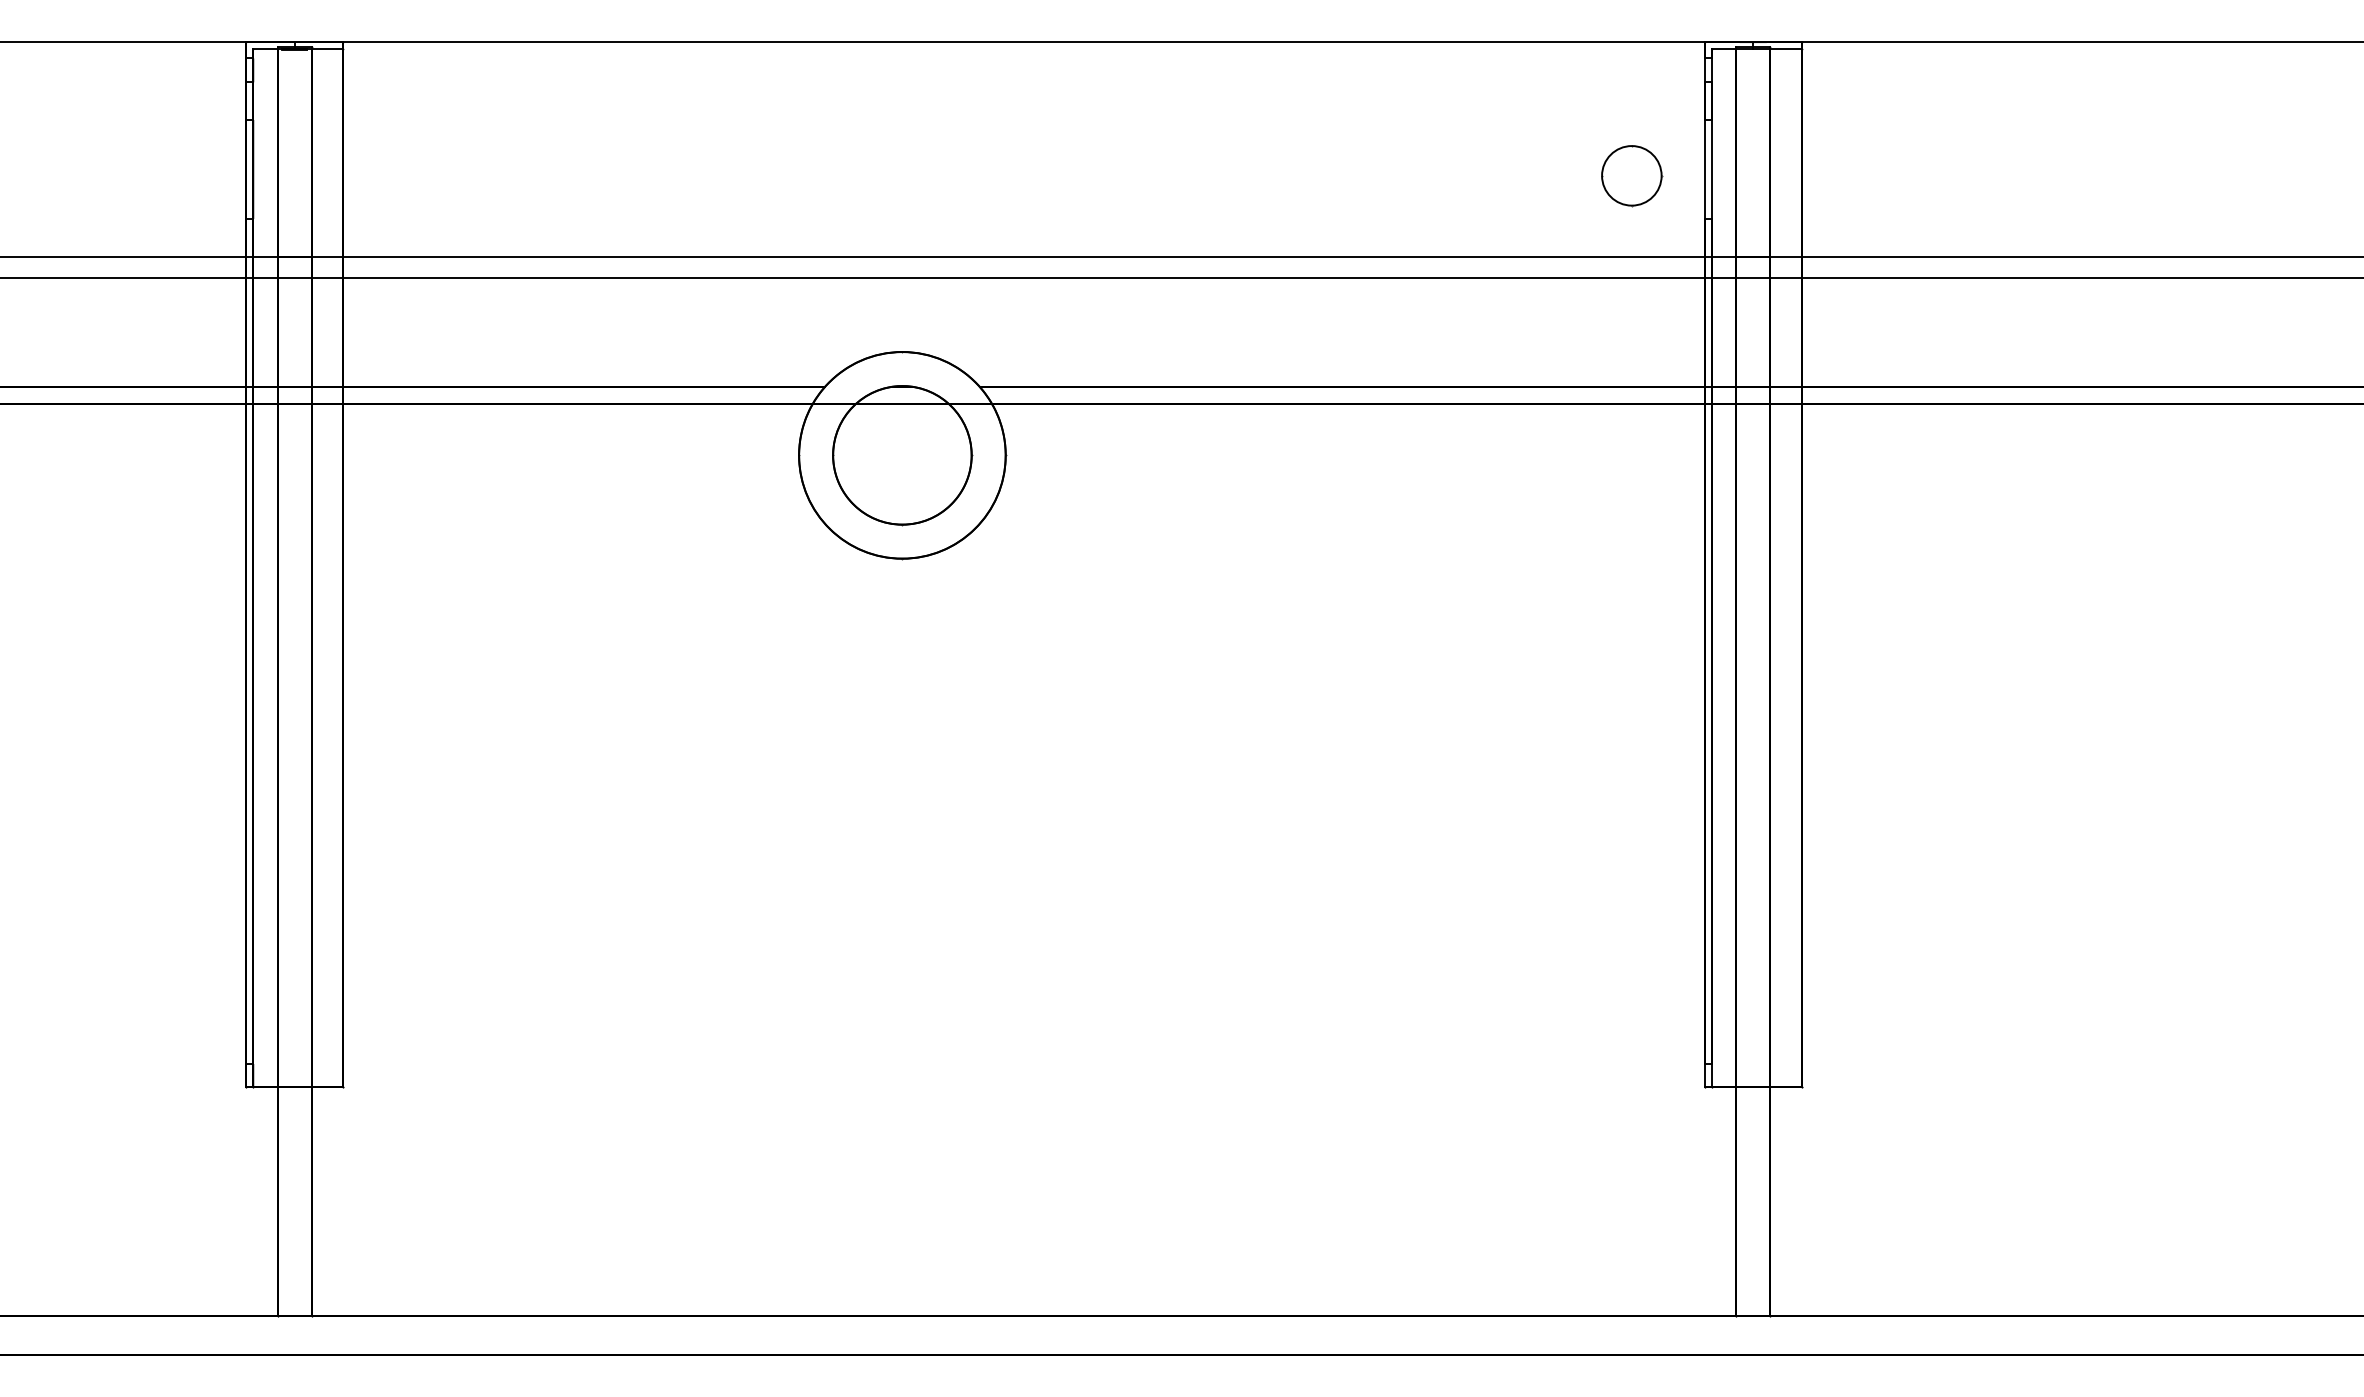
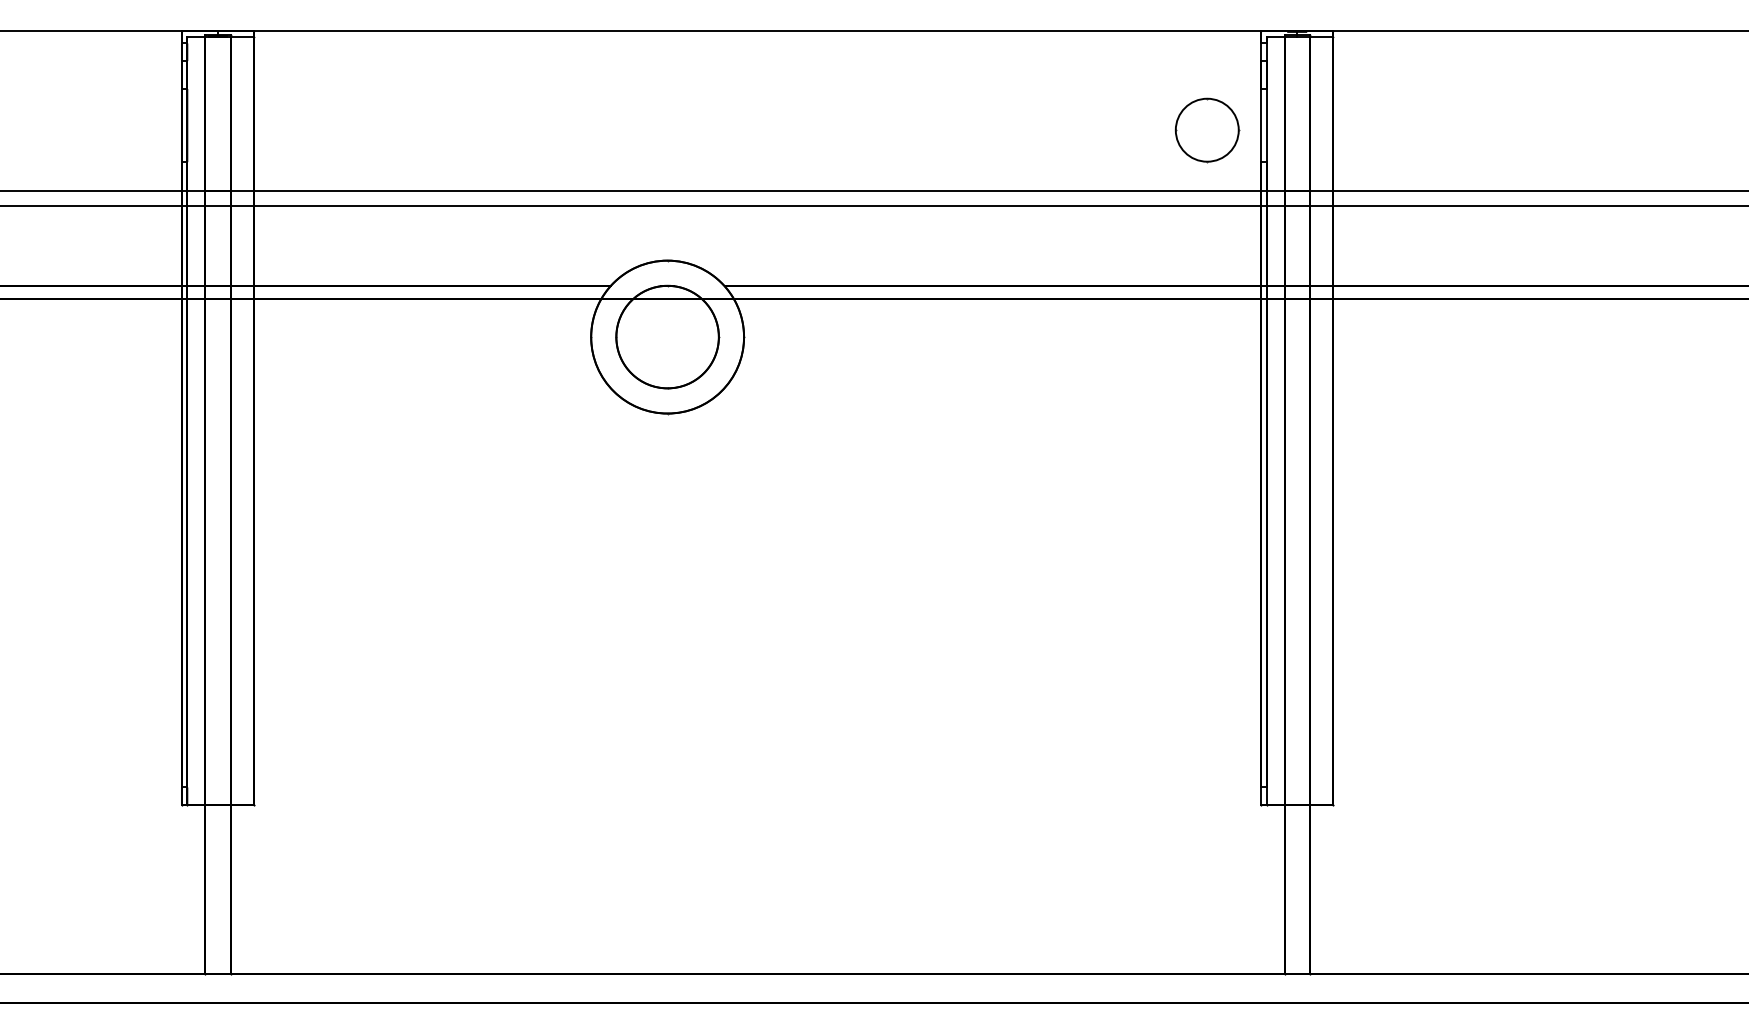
circle: (1631, 175) -> (1207, 130), size x1.43

